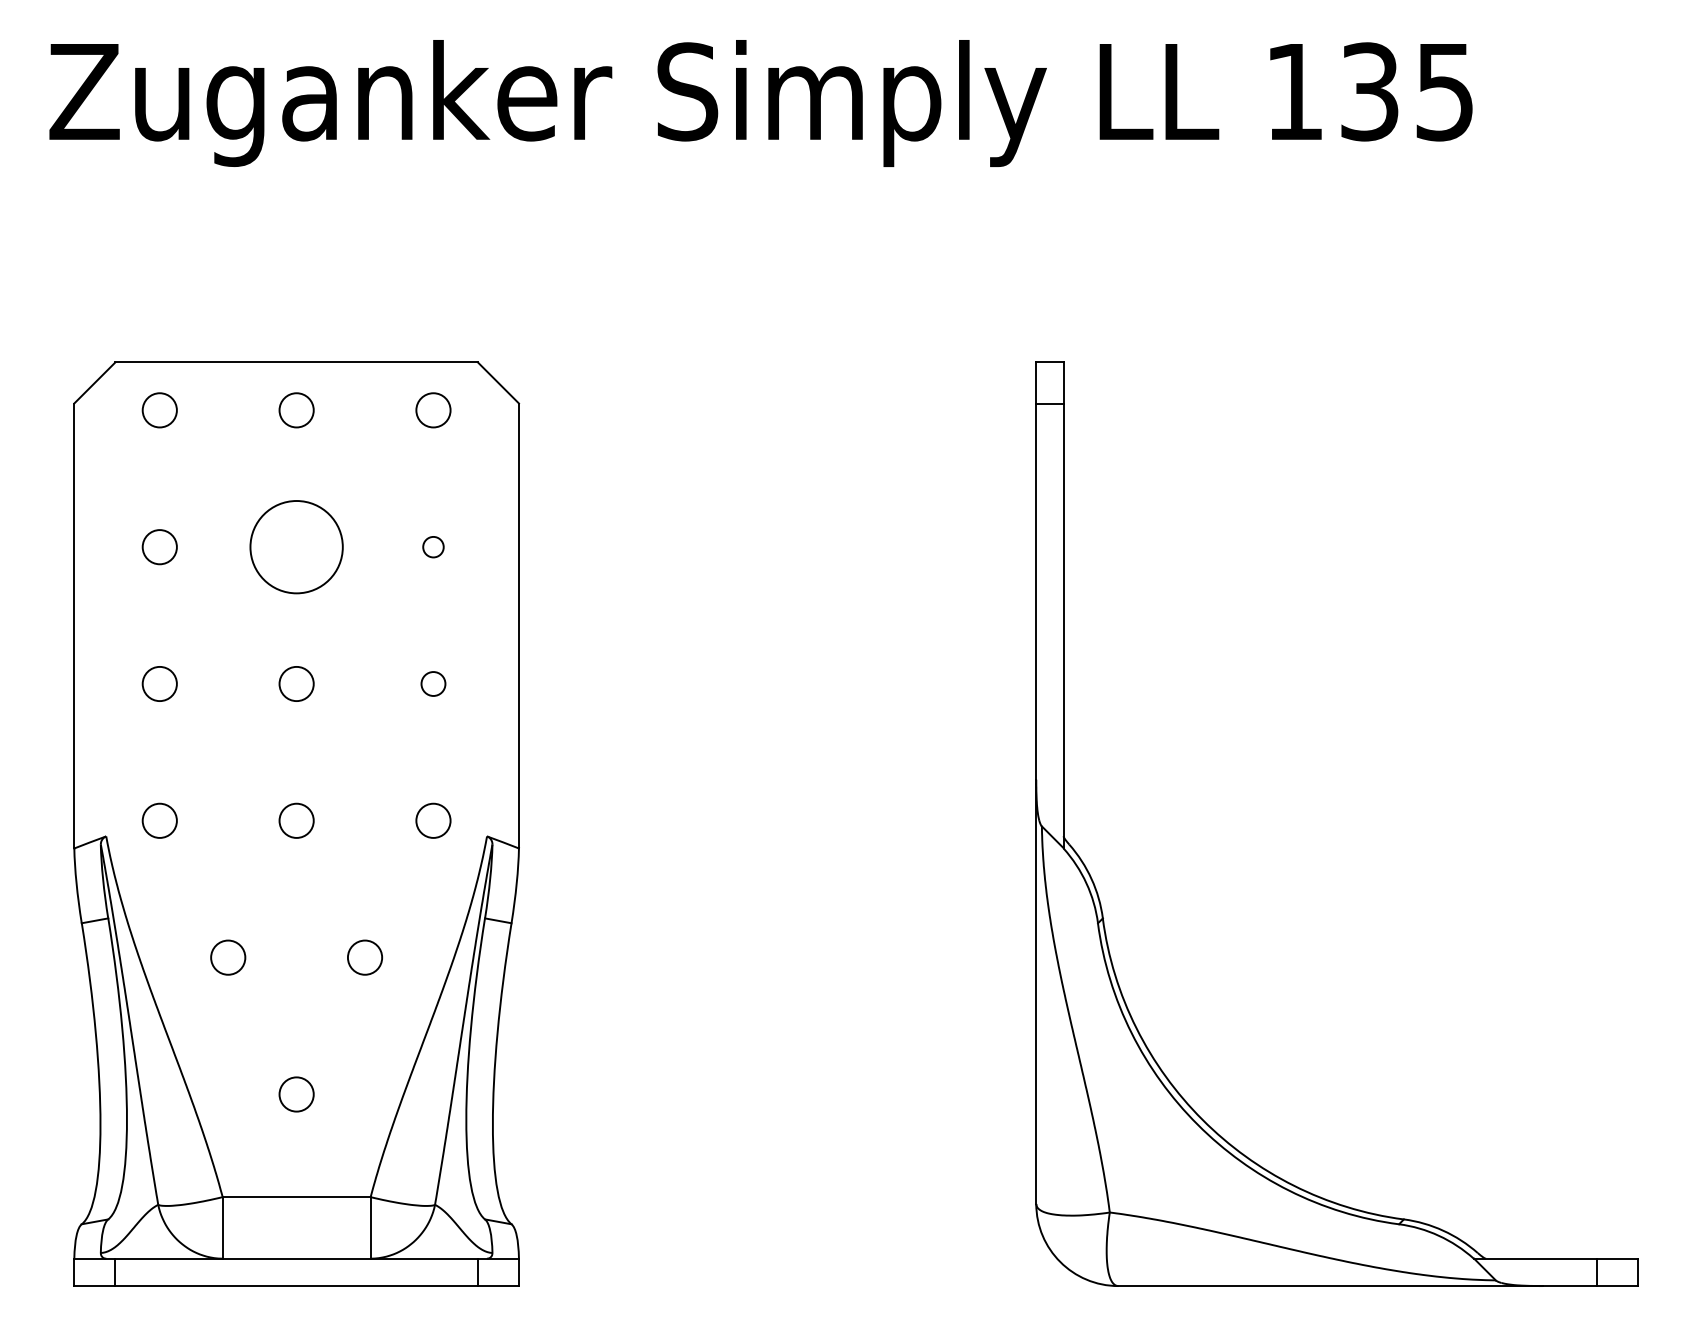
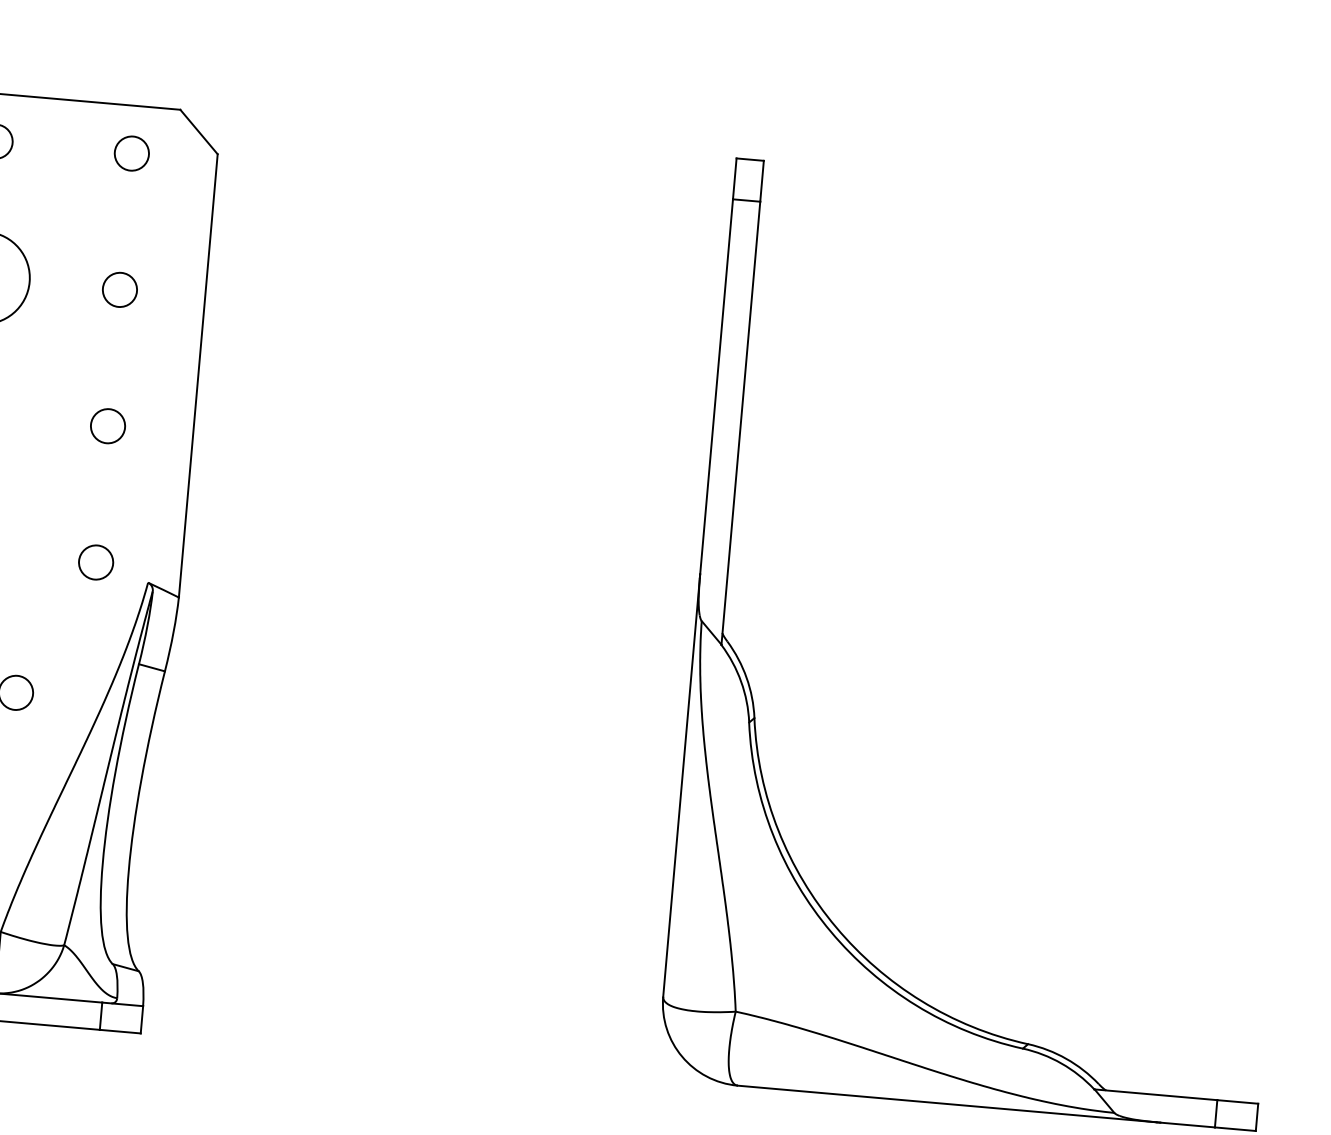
circle: (433, 547) -> (119, 290), size x1.67
circle: (433, 683) -> (108, 425), size x1.43

